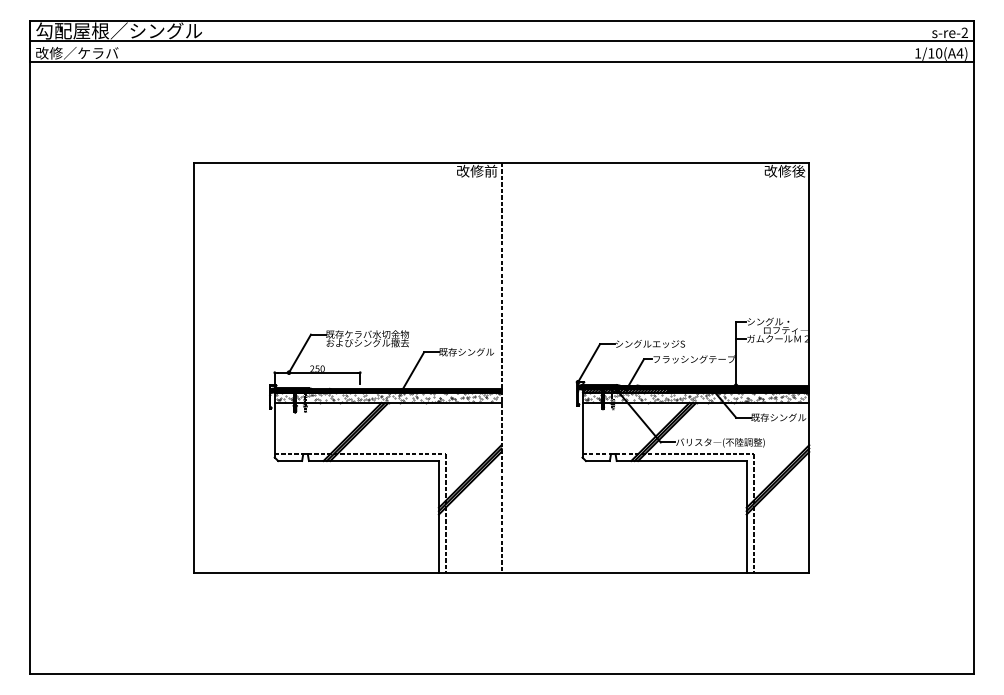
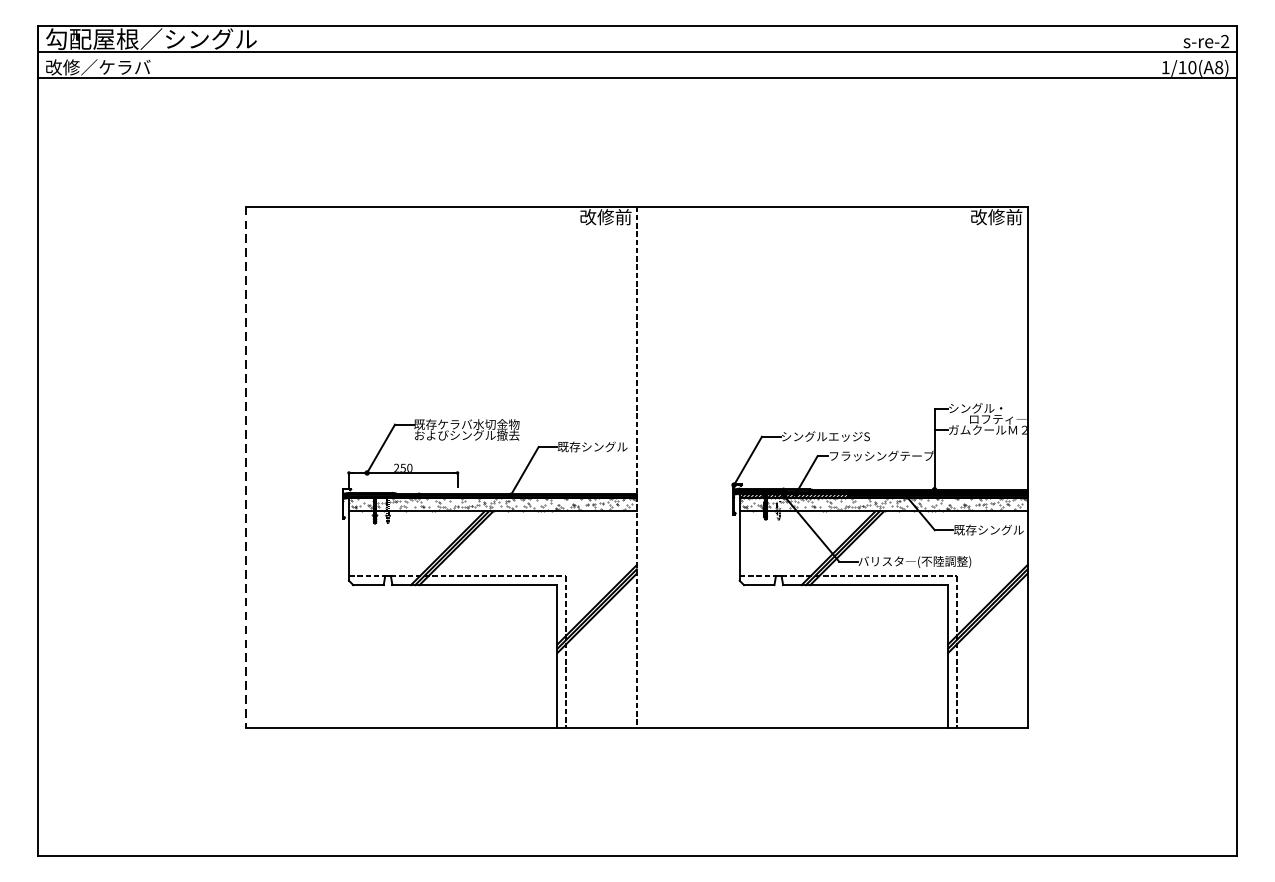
text: (959, 53) -> (1218, 67), 1/10(A4) -> 1/10(A8)
text: (798, 170) -> (1013, 216), 改修後 -> 改修前
line: (193, 368) -> (245, 467), solid -> dashed

